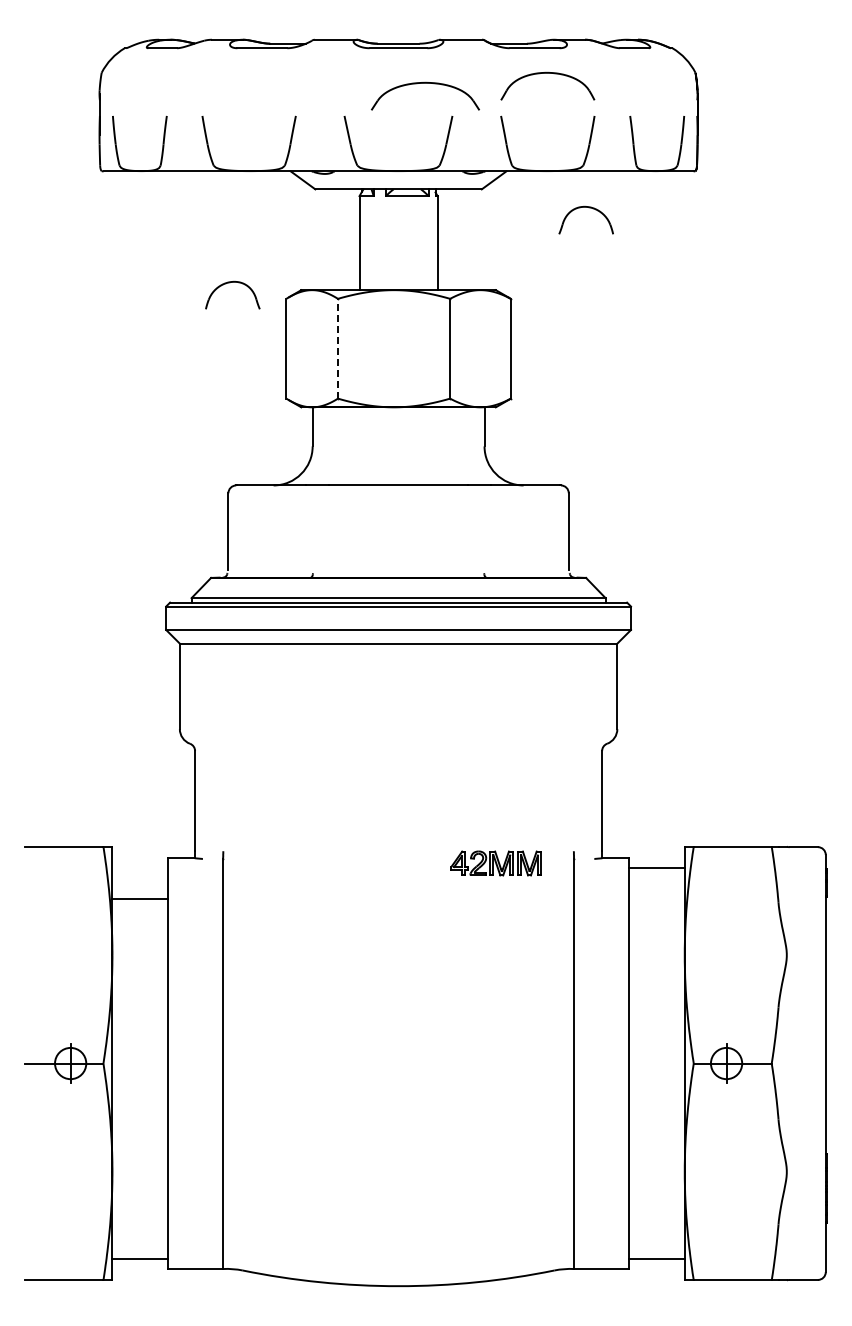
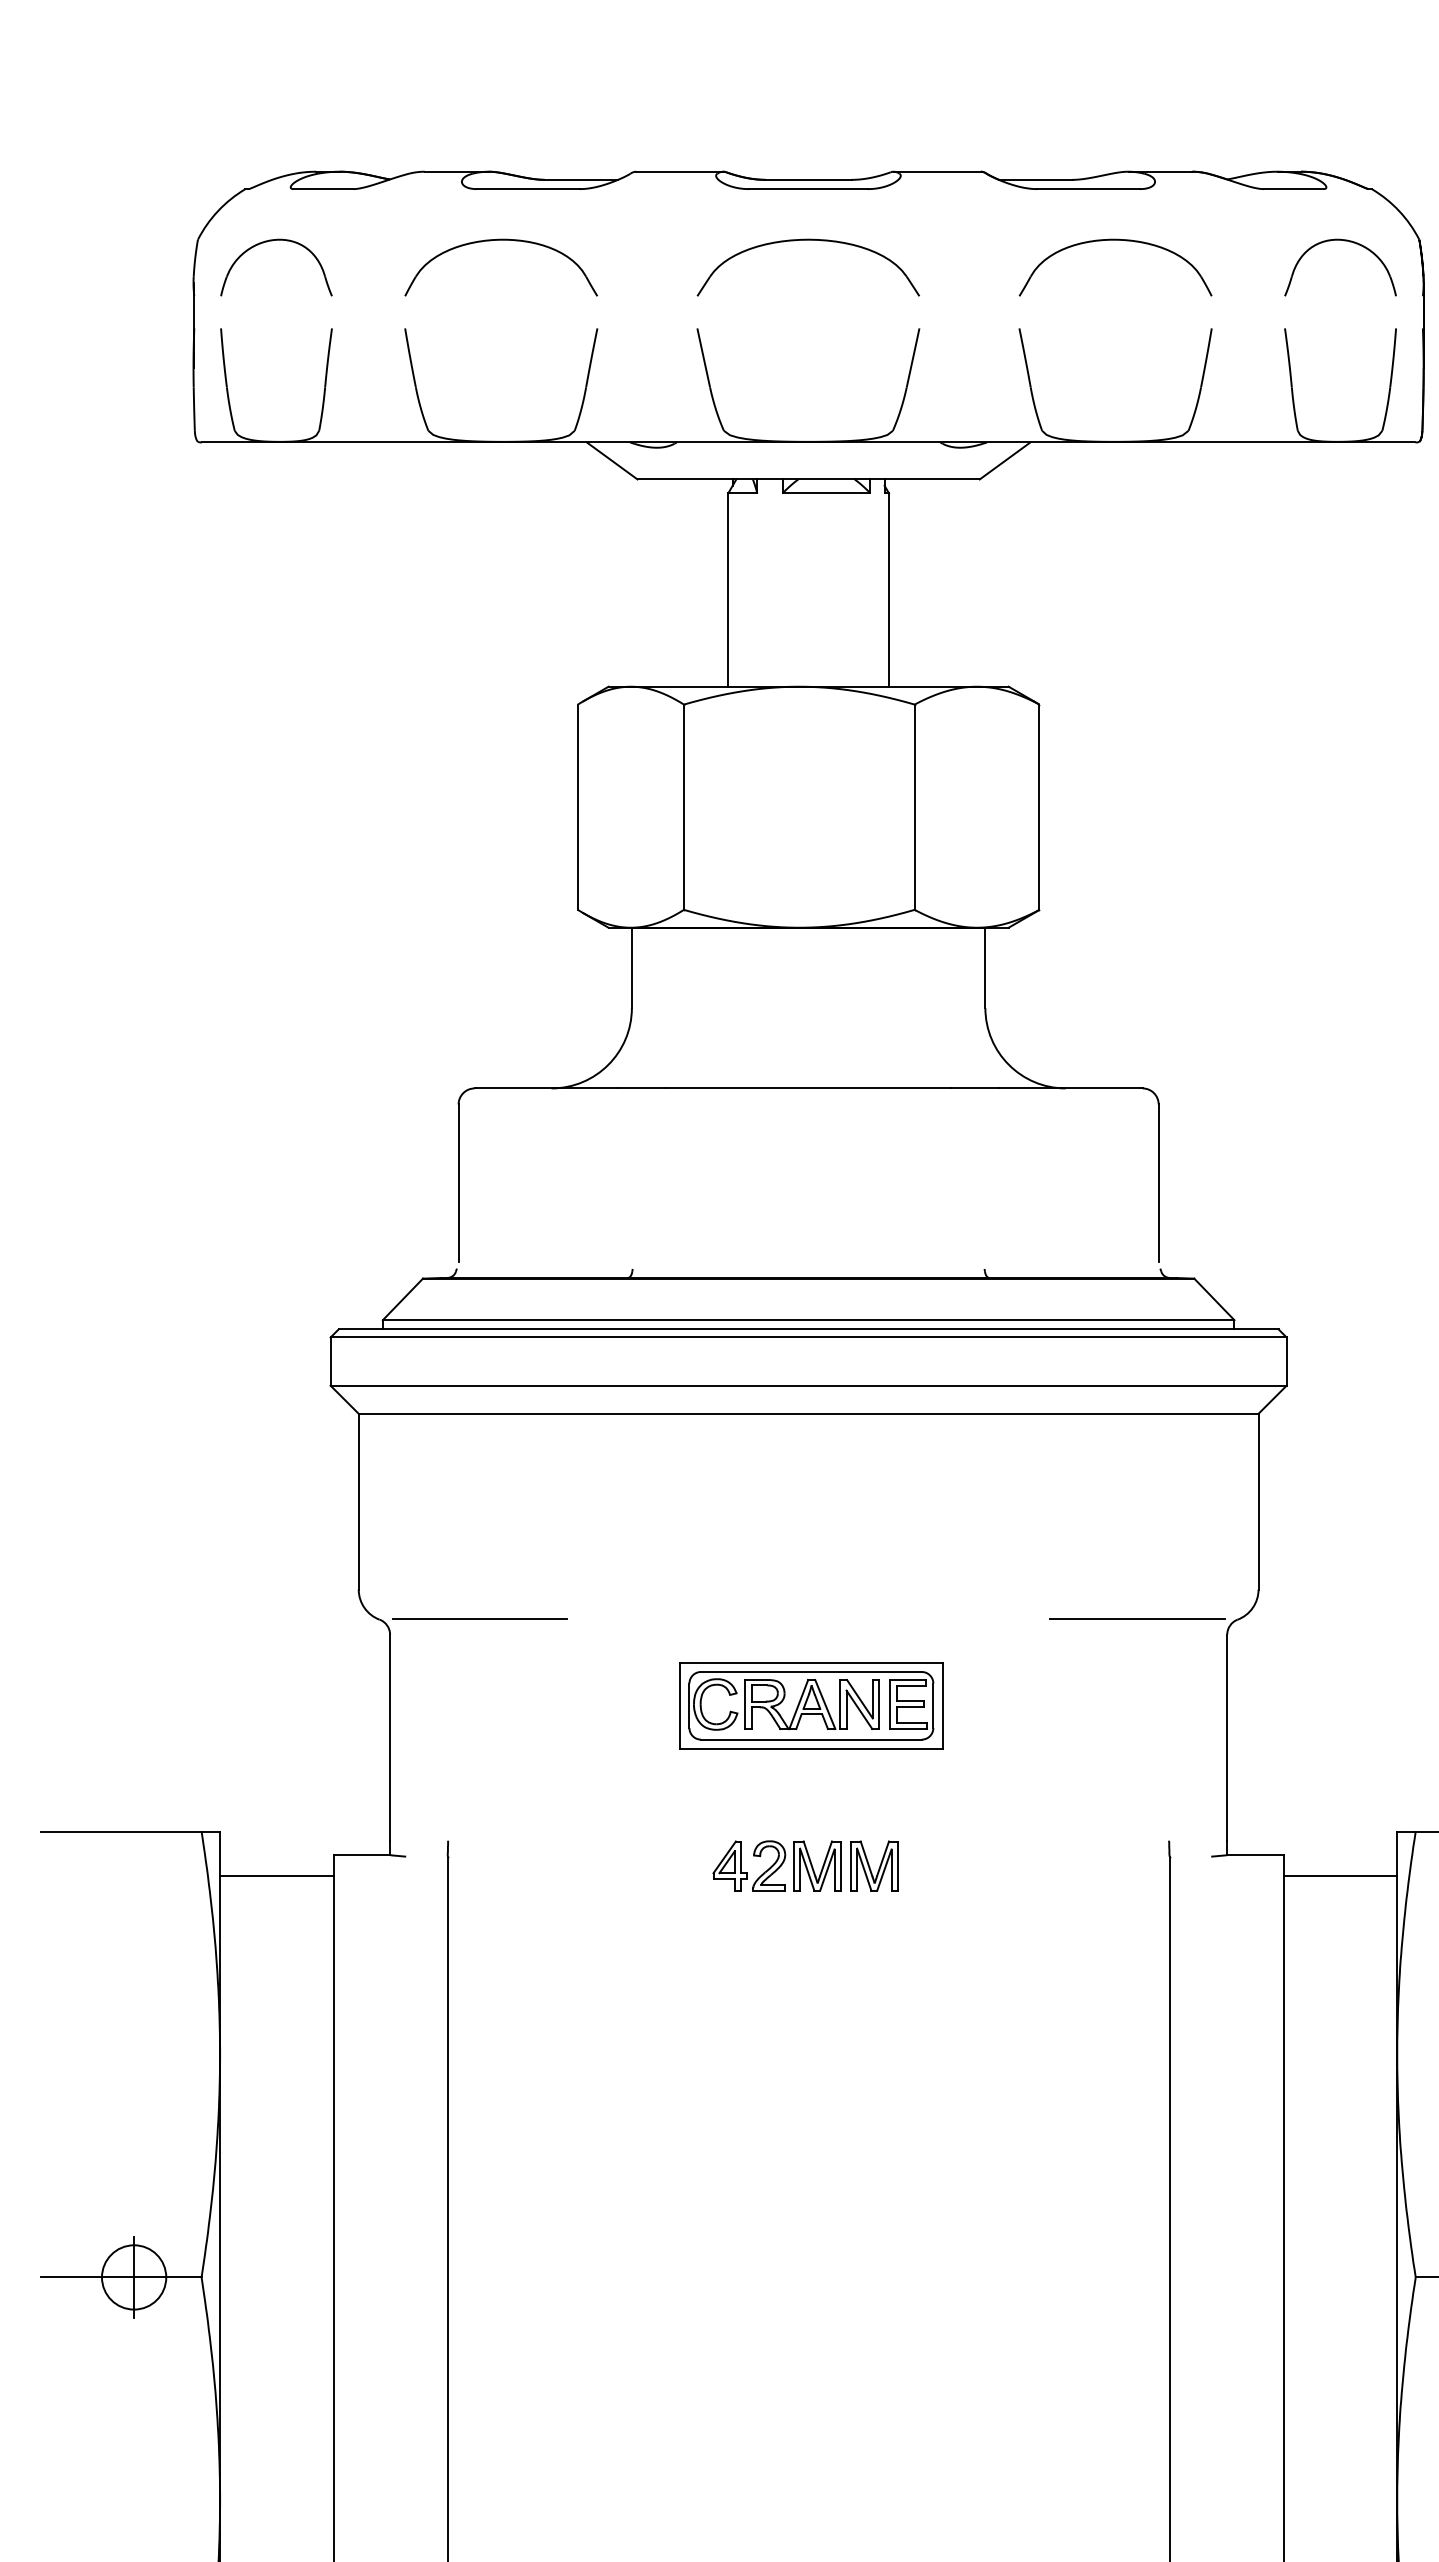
part: (248, 73) -> (499, 241), added
part: (425, 83) -> (808, 241), moved
part: (589, 208) -> (1347, 243), moved
part: (229, 283) -> (269, 243), moved
line: (337, 348) -> (682, 806), dashed -> solid
line: (238, 743) -> (479, 1619), added
line: (558, 743) -> (1137, 1619), added
part: (399, 785) -> (810, 1705), added
part: (495, 863) -> (804, 1865), moved
line: (139, 899) -> (275, 1876), moved

